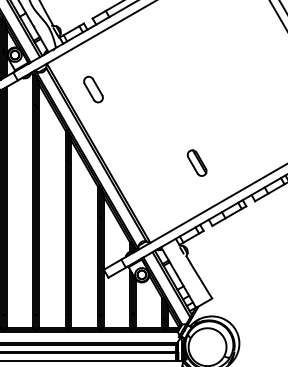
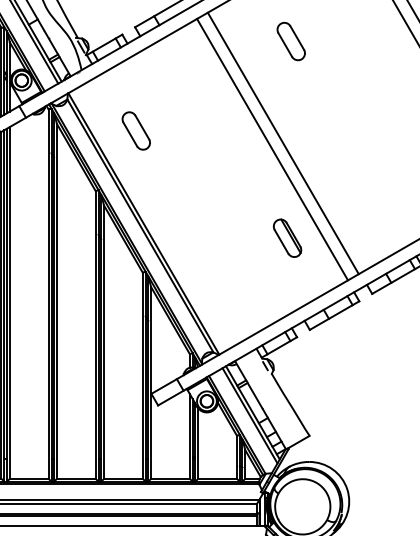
part: (199, 27) -> (290, 40), added
line: (193, 97) -> (282, 142), added
line: (186, 101) -> (272, 148), added

